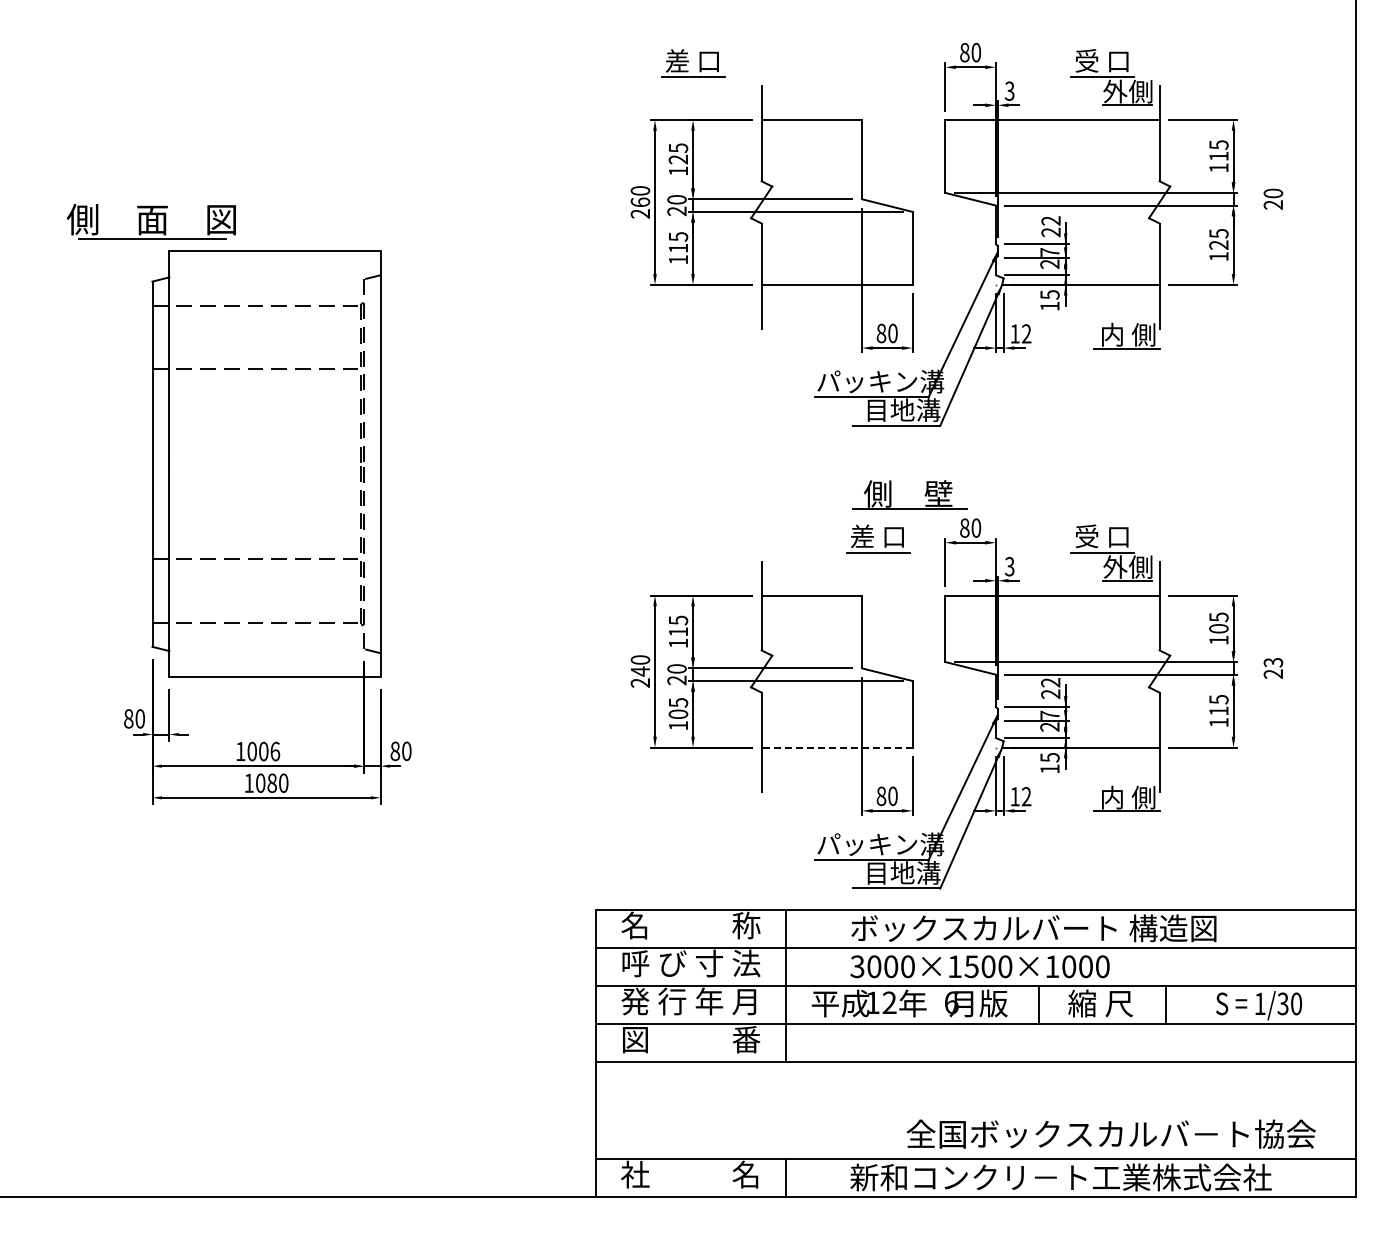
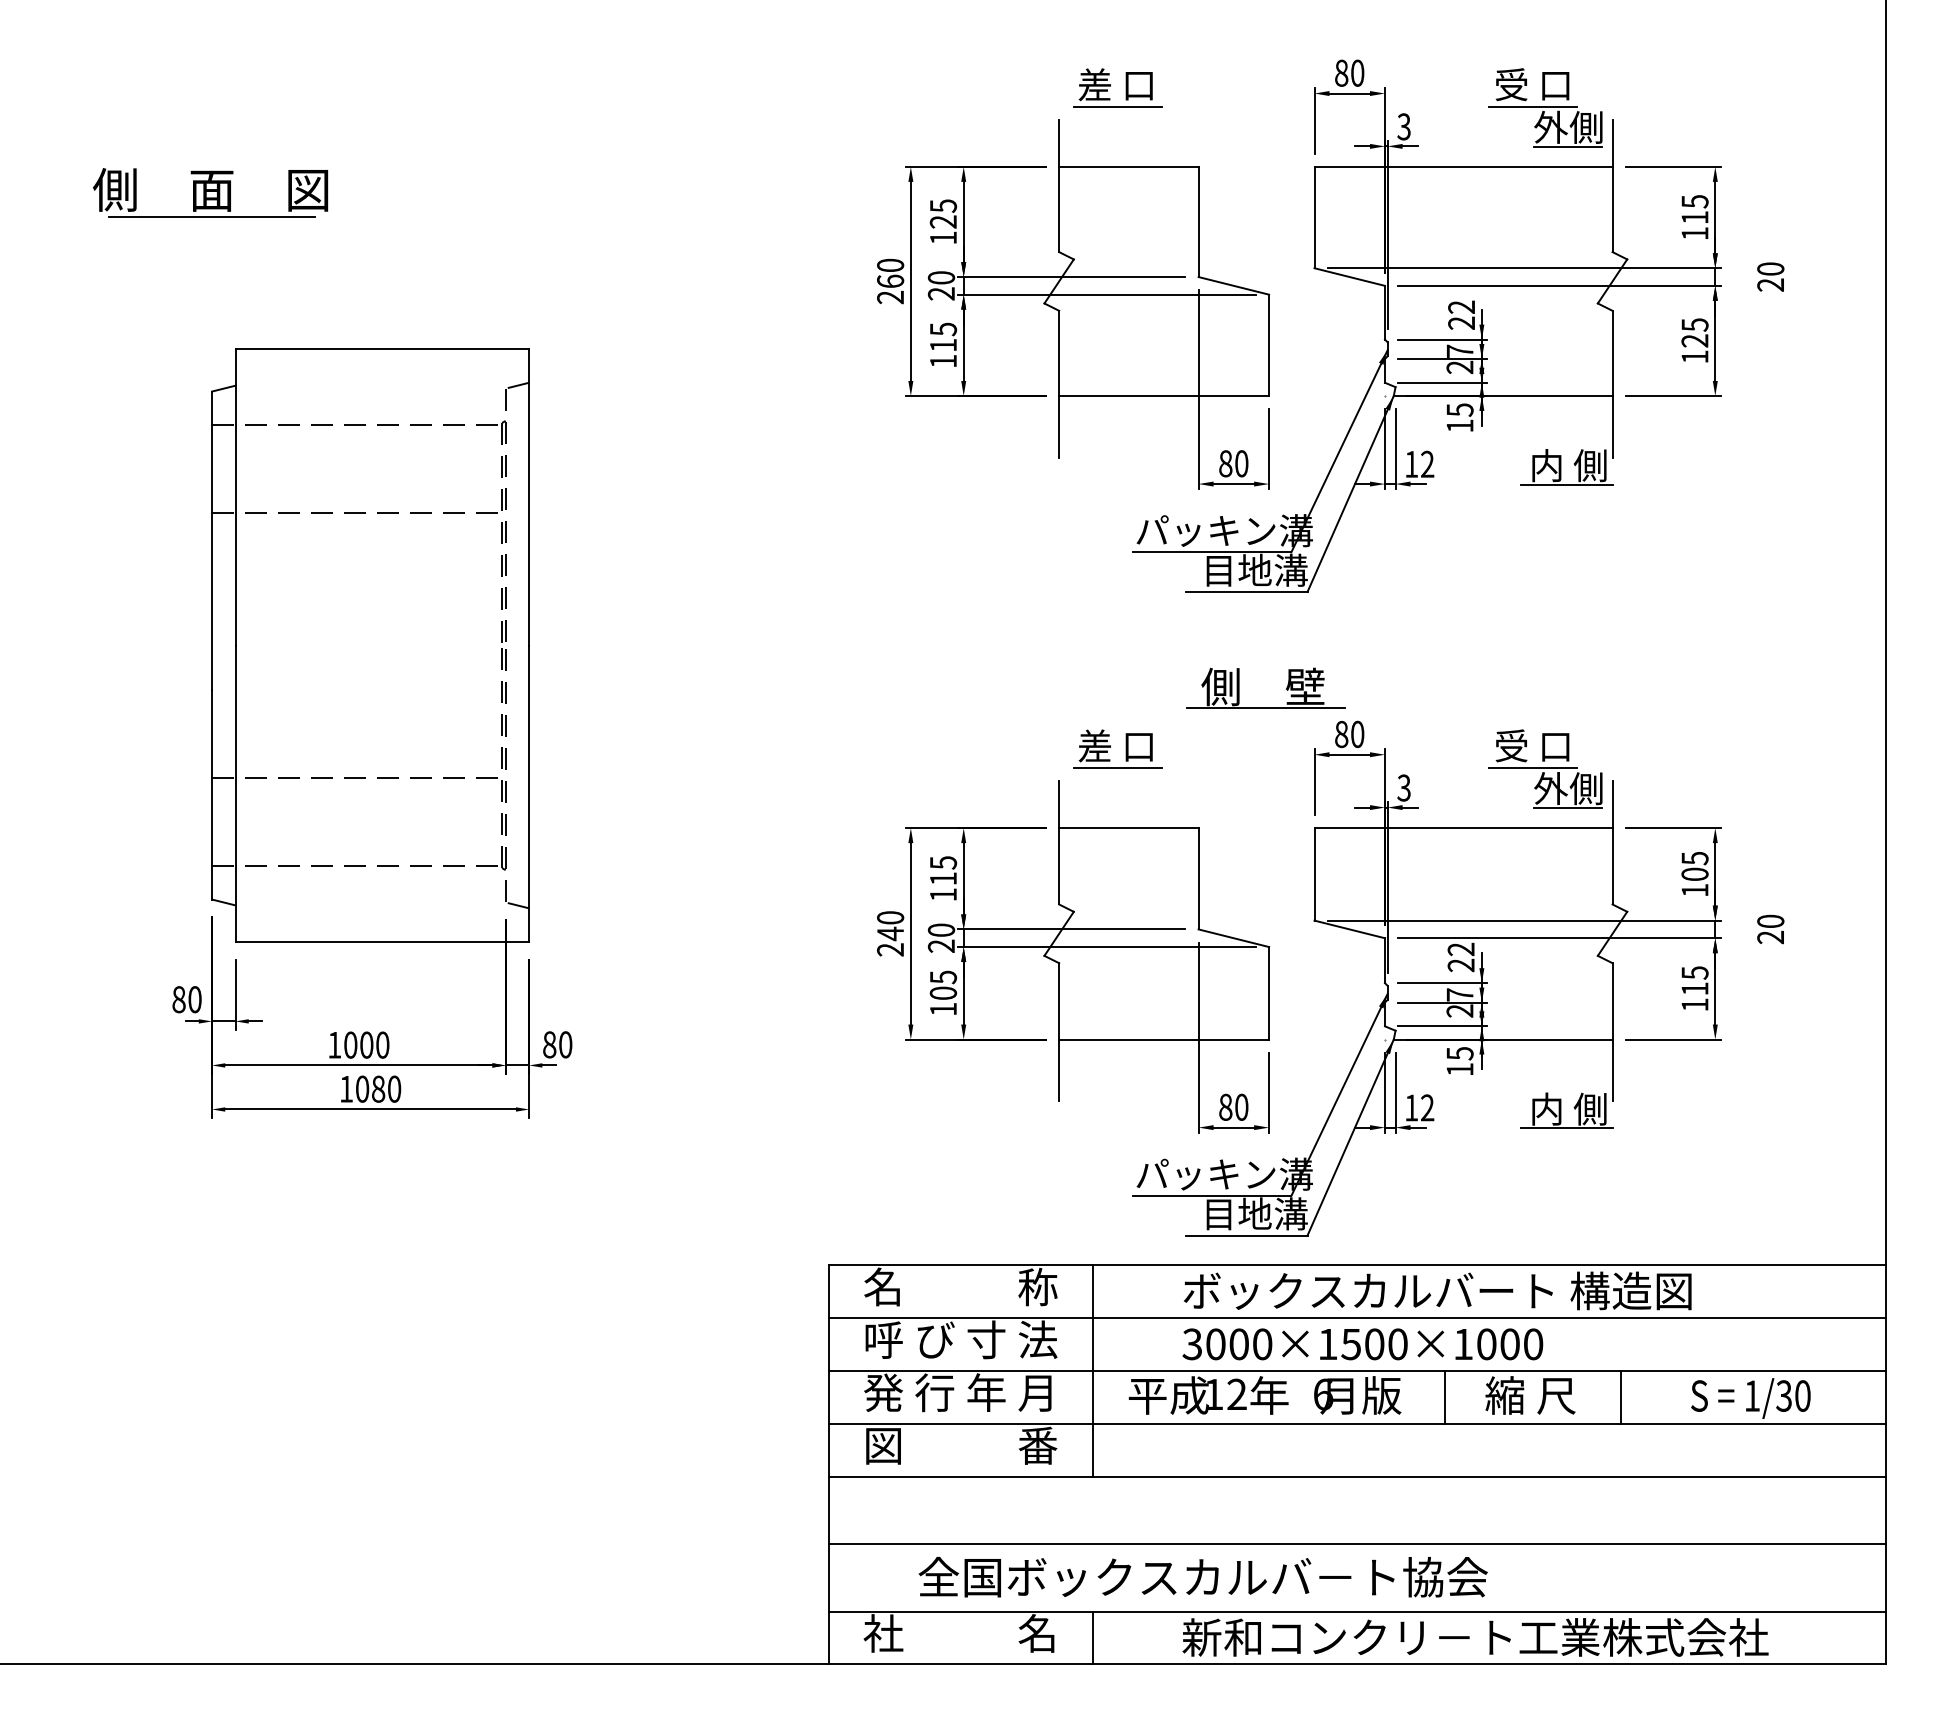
part: (693, 63) -> (1117, 88), moved
part: (151, 221) -> (210, 192), moved
part: (878, 538) -> (1117, 748), moved
text: (1272, 662) -> (1769, 921), 23 -> 20
line: (836, 747) -> (1163, 1039), dashed -> solid
text: (275, 751) -> (383, 1045), 1006 -> 1000
line: (975, 1110) -> (1356, 1544), added
text: (1110, 1133) -> (1202, 1576), moved

